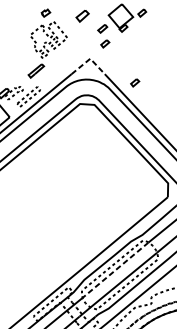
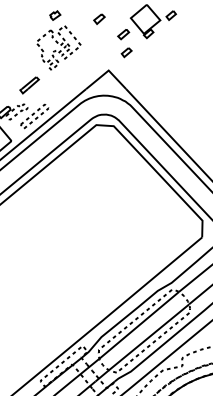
part: (82, 15) -> (99, 18), size x0.71
line: (89, 59) -> (107, 71), dashed -> solid
part: (36, 71) -> (29, 85), moved
part: (134, 82) -> (162, 99), removed
line: (115, 269) -> (139, 324), dashed -> solid

